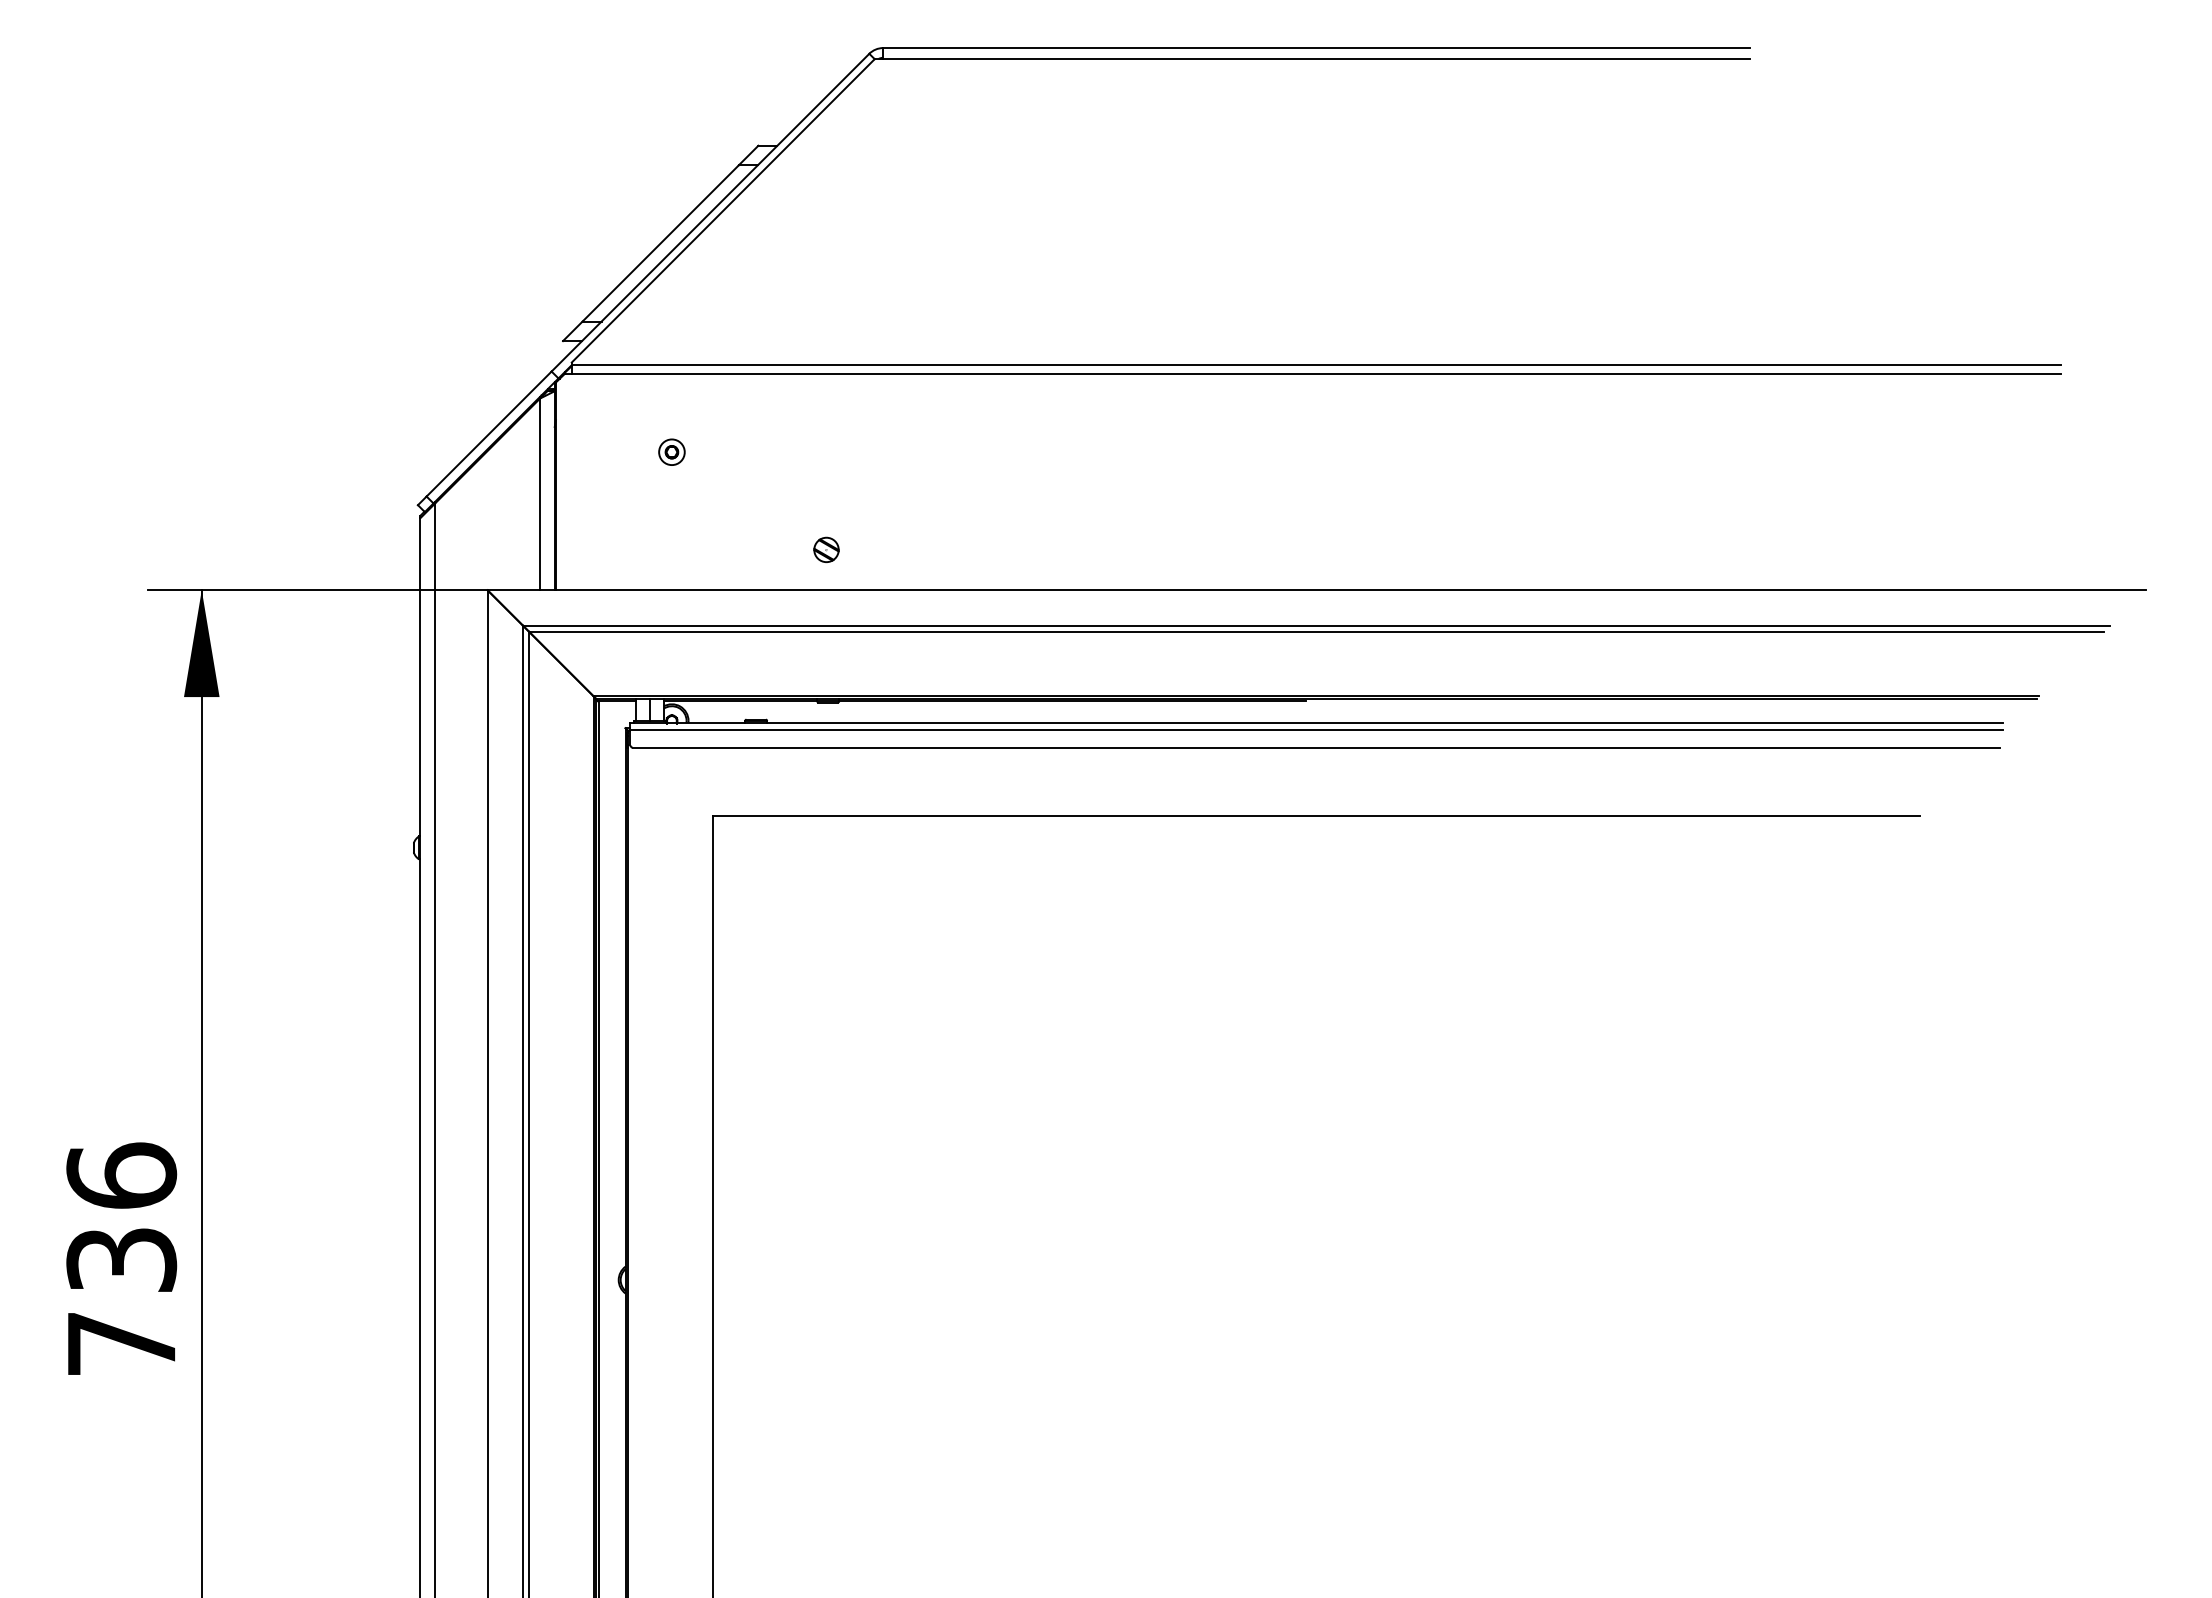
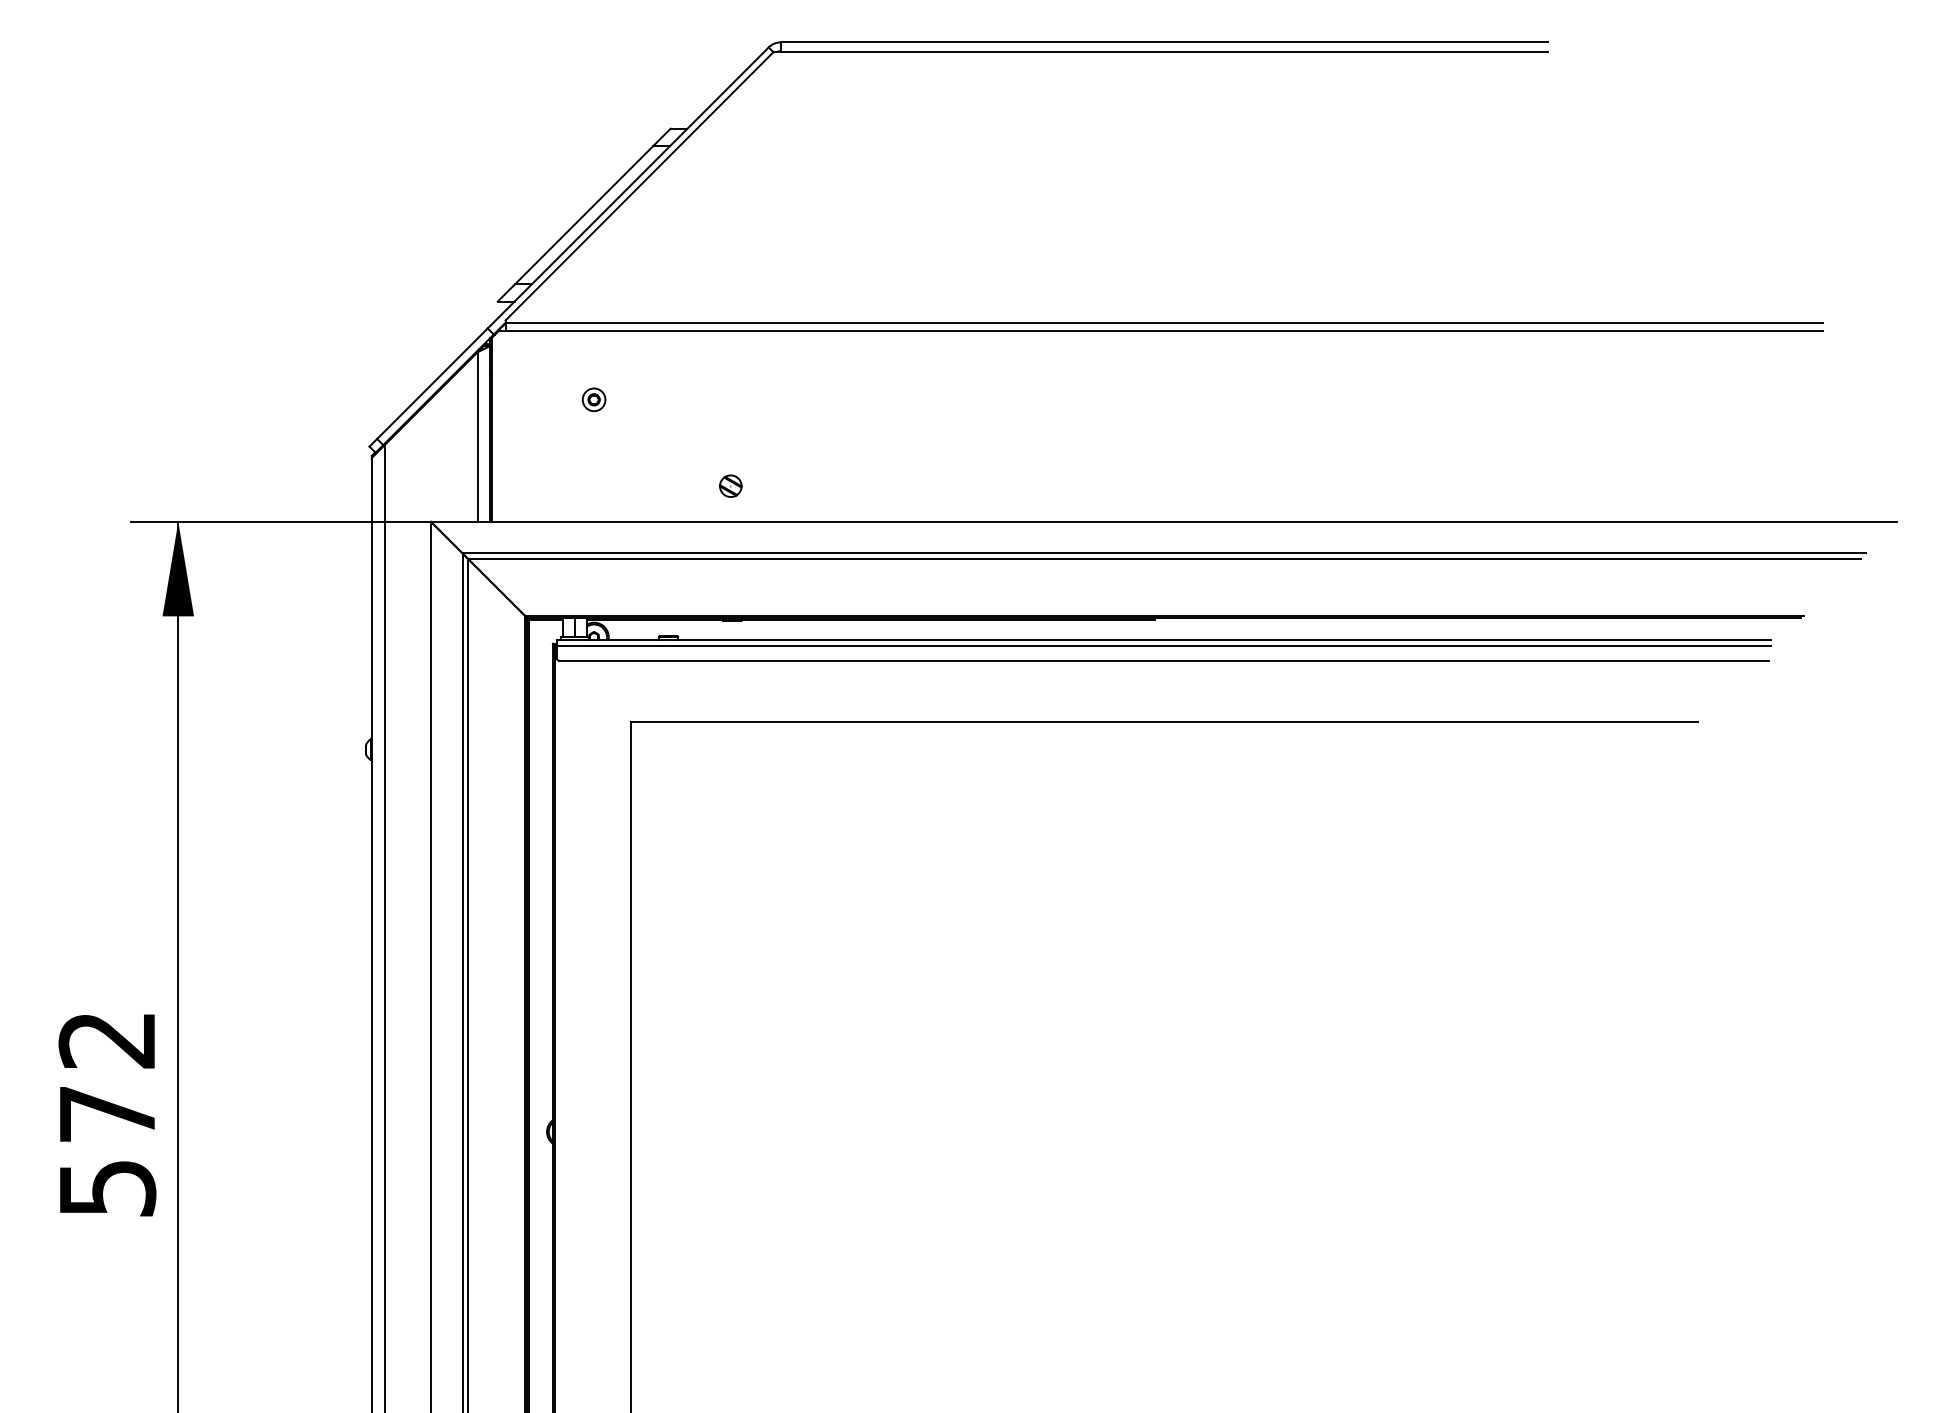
text: (121, 1258) -> (107, 1112), 736 -> 572

